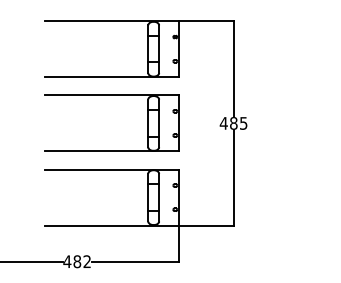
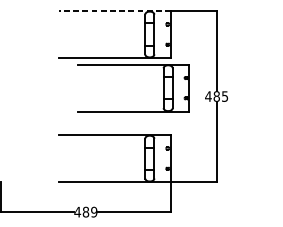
line: (112, 21) -> (115, 11), solid -> dashed
part: (111, 95) -> (132, 64), moved
text: (87, 261) -> (94, 211), 482 -> 489

